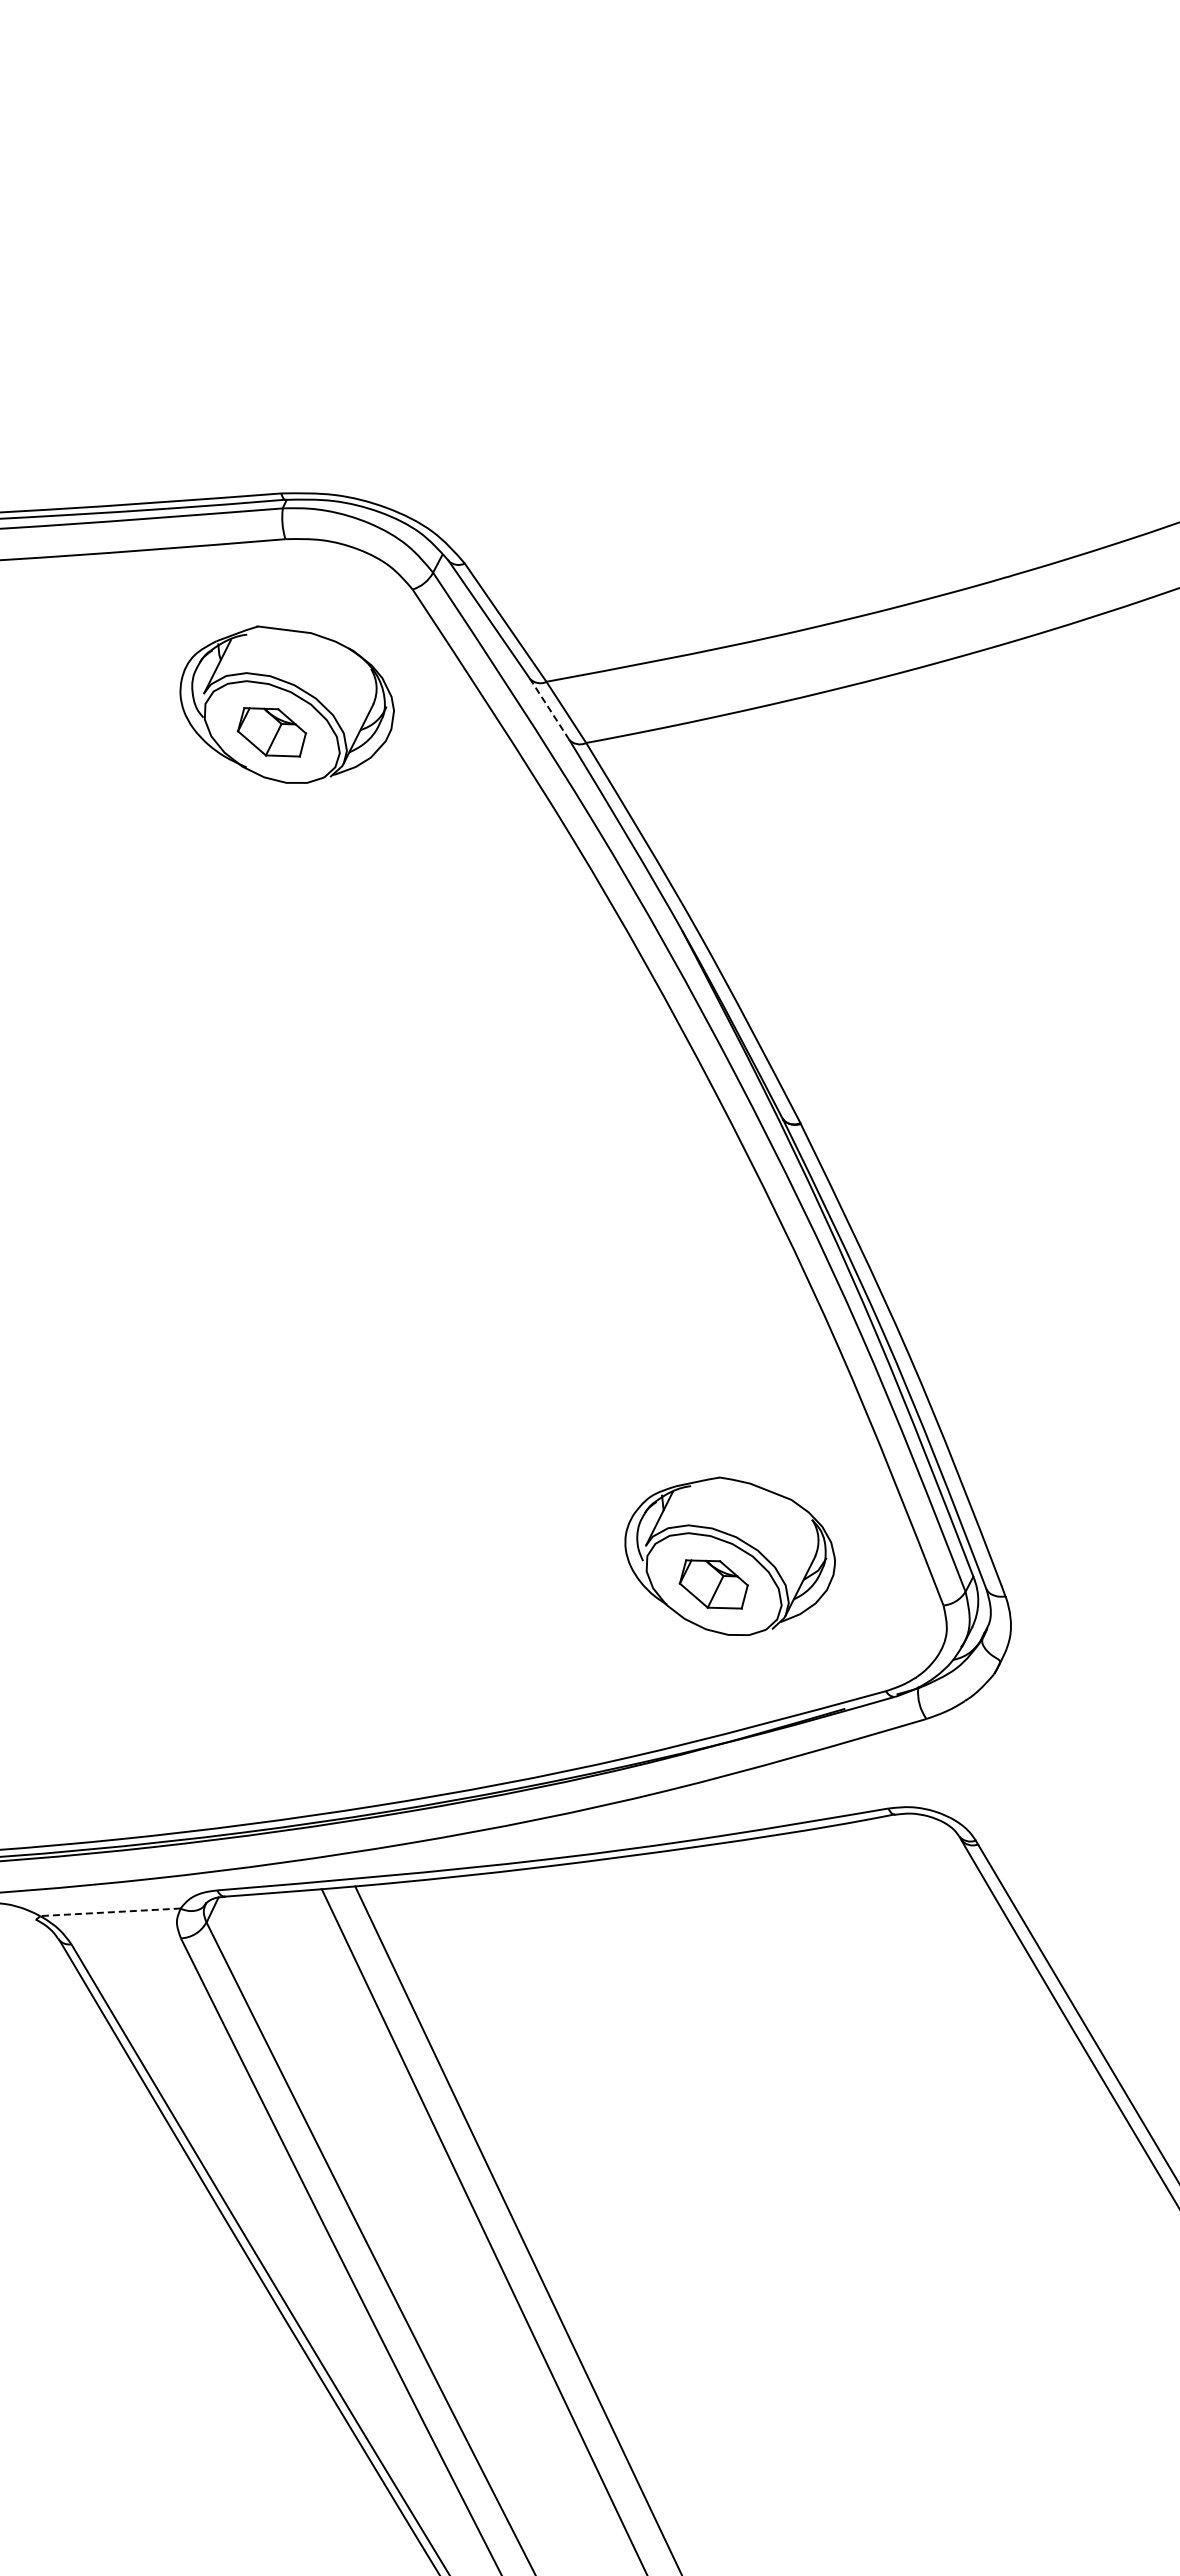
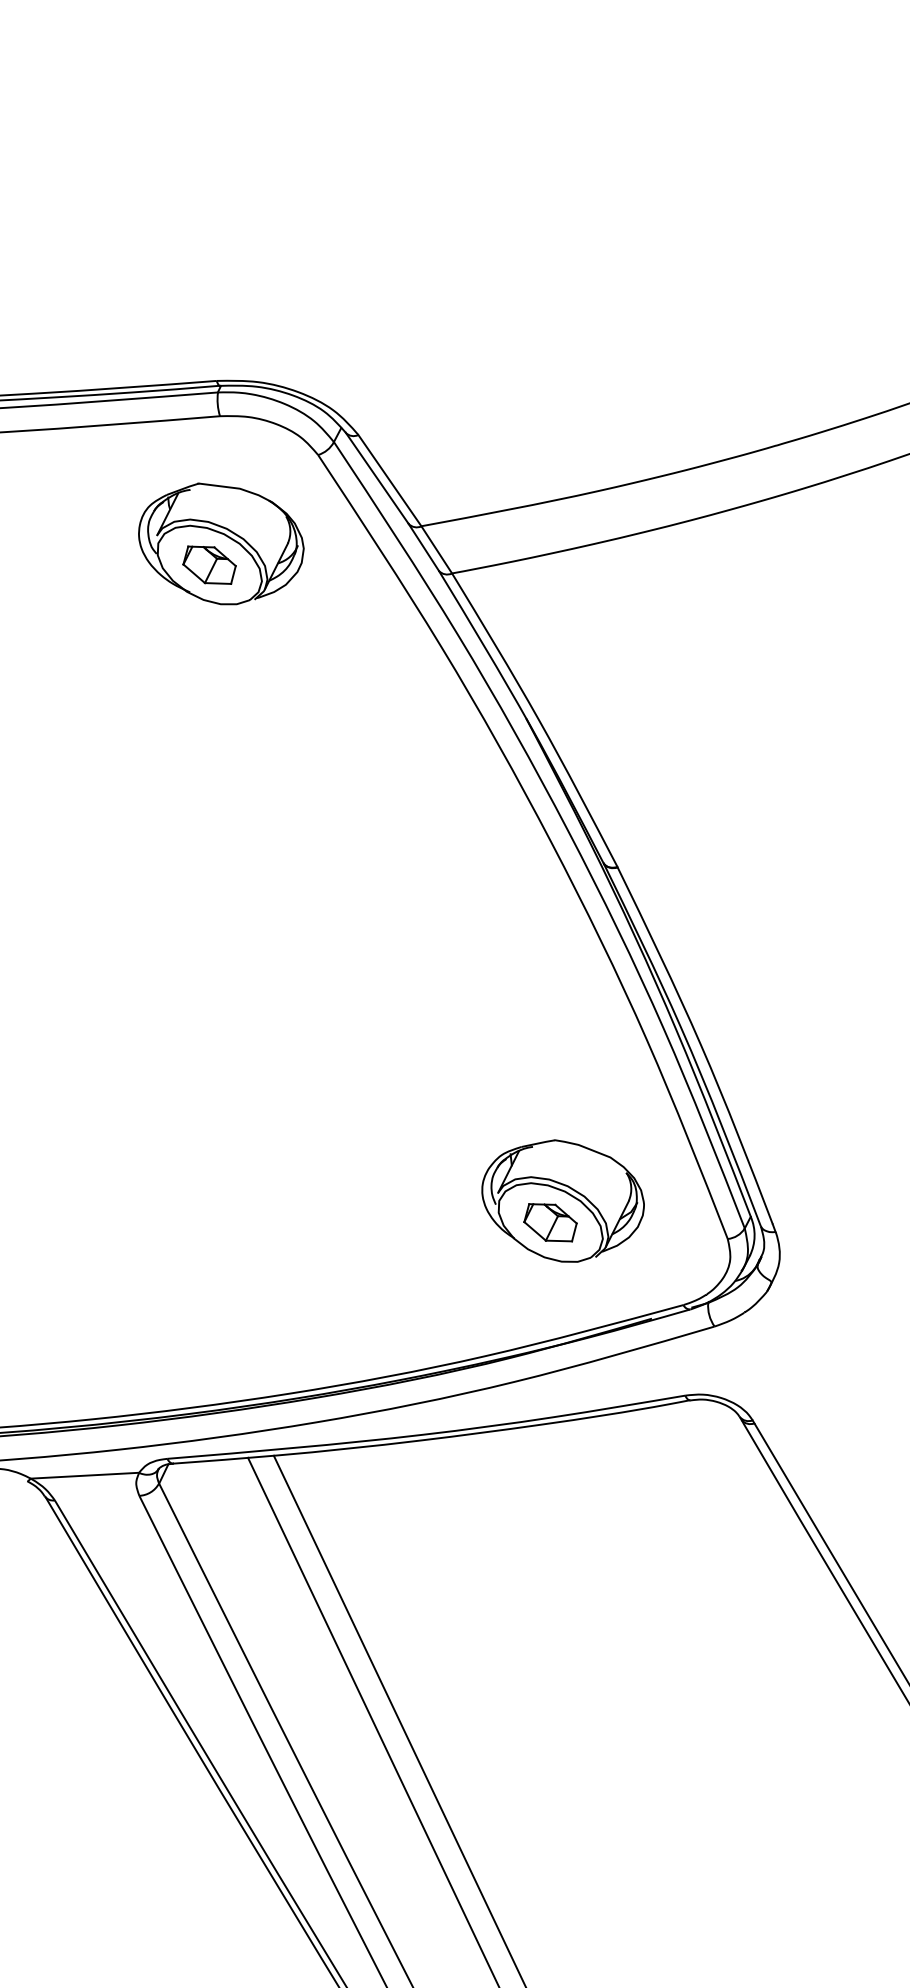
line: (549, 709) -> (423, 547), dashed -> solid
line: (109, 1912) -> (84, 1475), dashed -> solid

